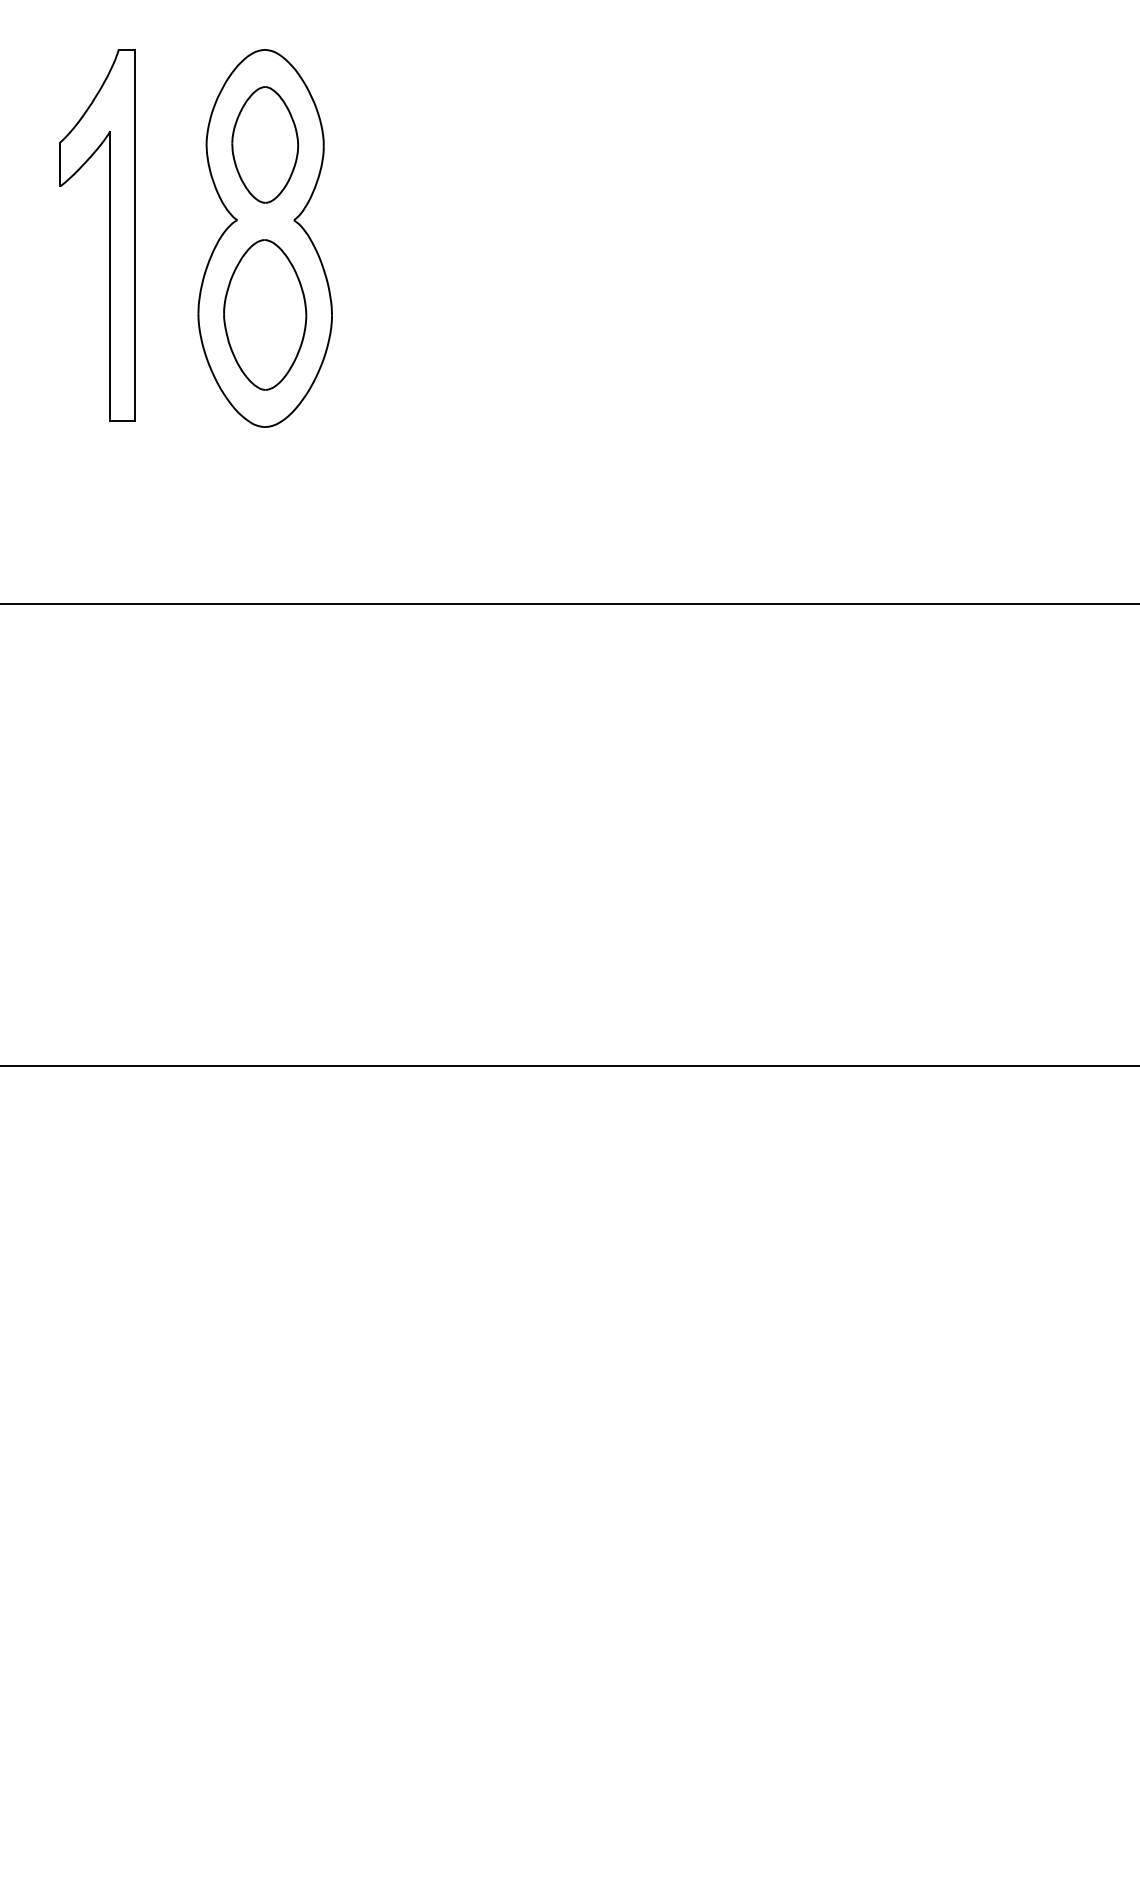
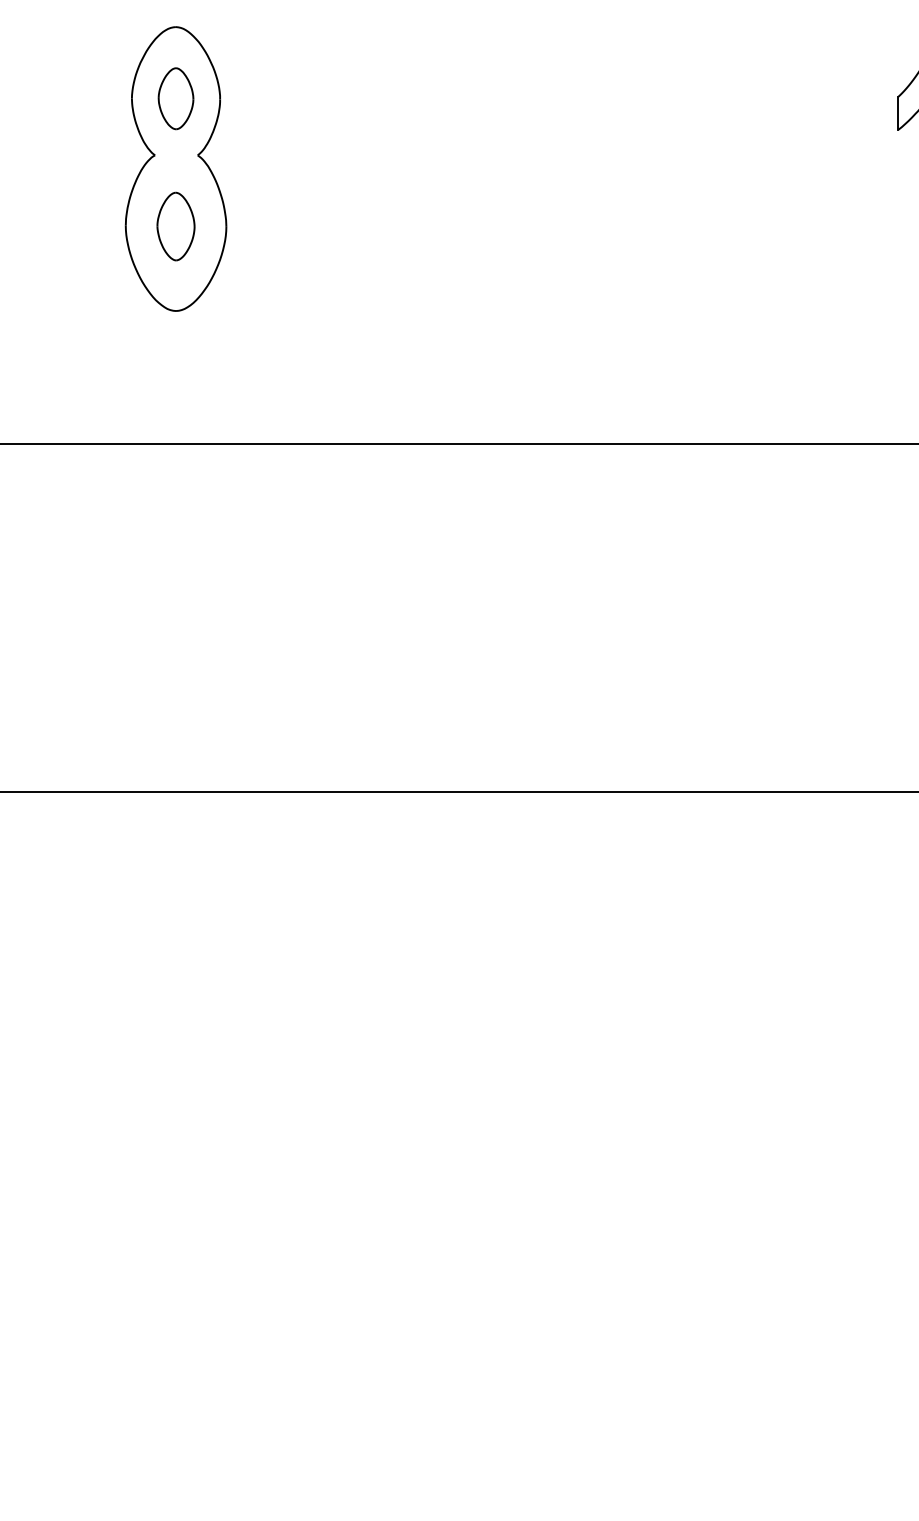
part: (264, 144) -> (175, 98), size x0.7
part: (109, 235) -> (58, 166), removed
part: (264, 314) -> (175, 226), size x0.6

